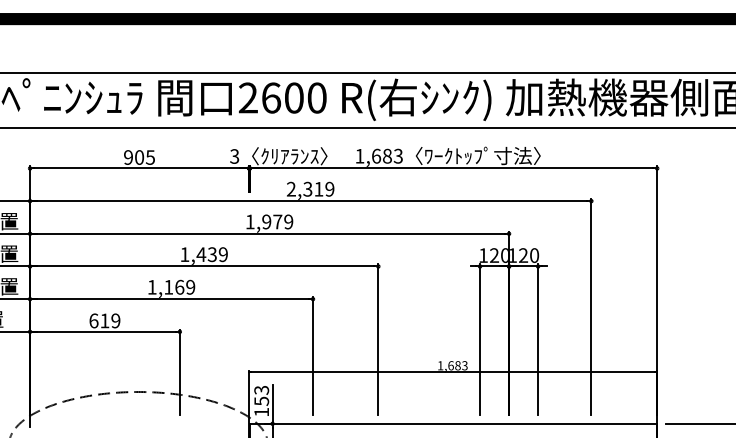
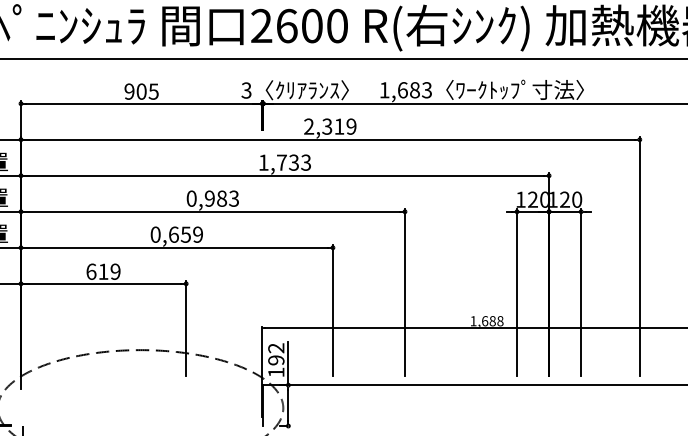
text: (277, 221) -> (293, 162), 1,979 -> 1,733
text: (203, 254) -> (212, 198), 1,439 -> 0,983
text: (165, 286) -> (170, 233), 1,169 -> 0,659
text: (464, 365) -> (499, 320), 1,683 -> 1,688
text: (261, 395) -> (276, 353), 153 -> 192

